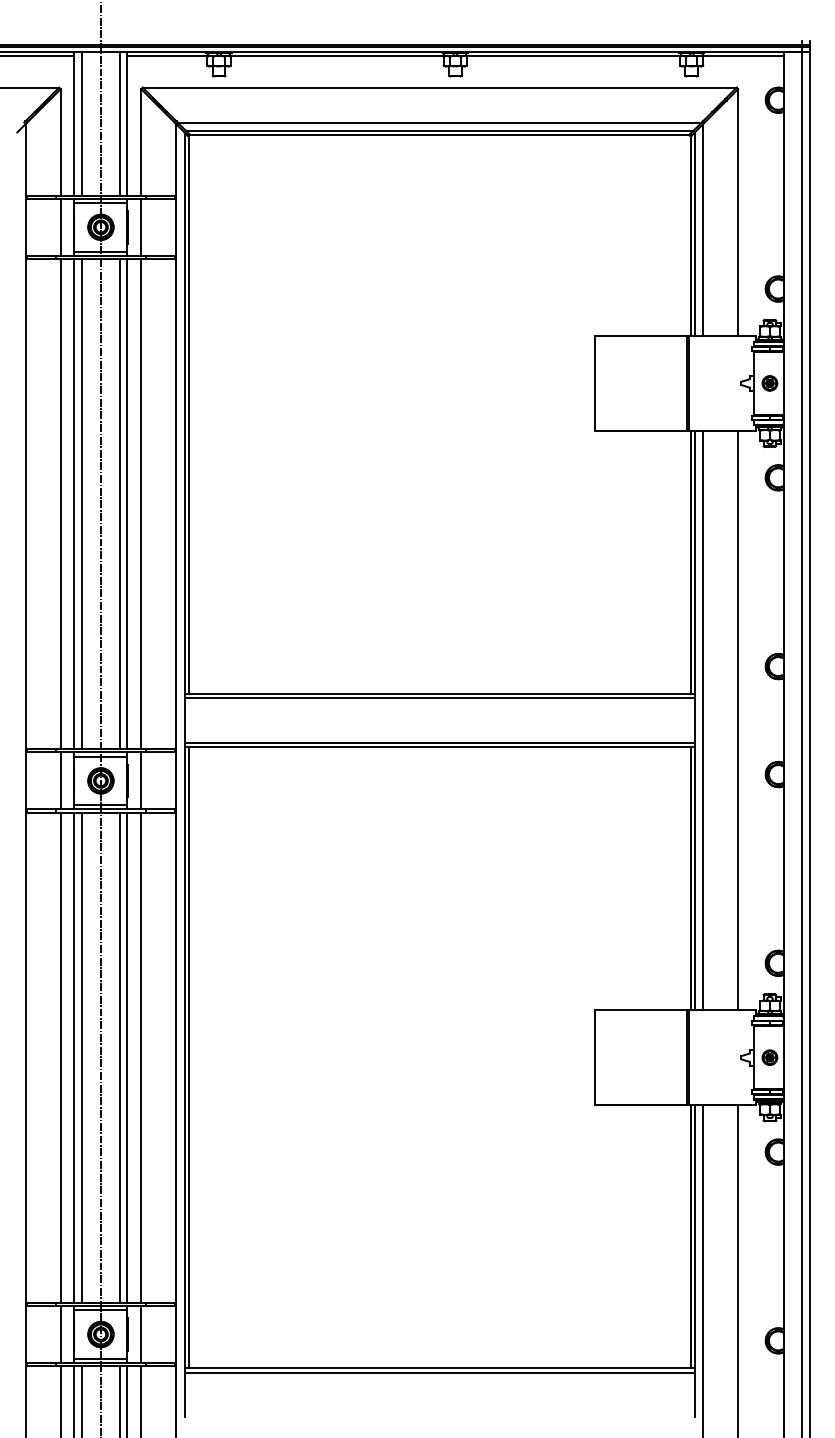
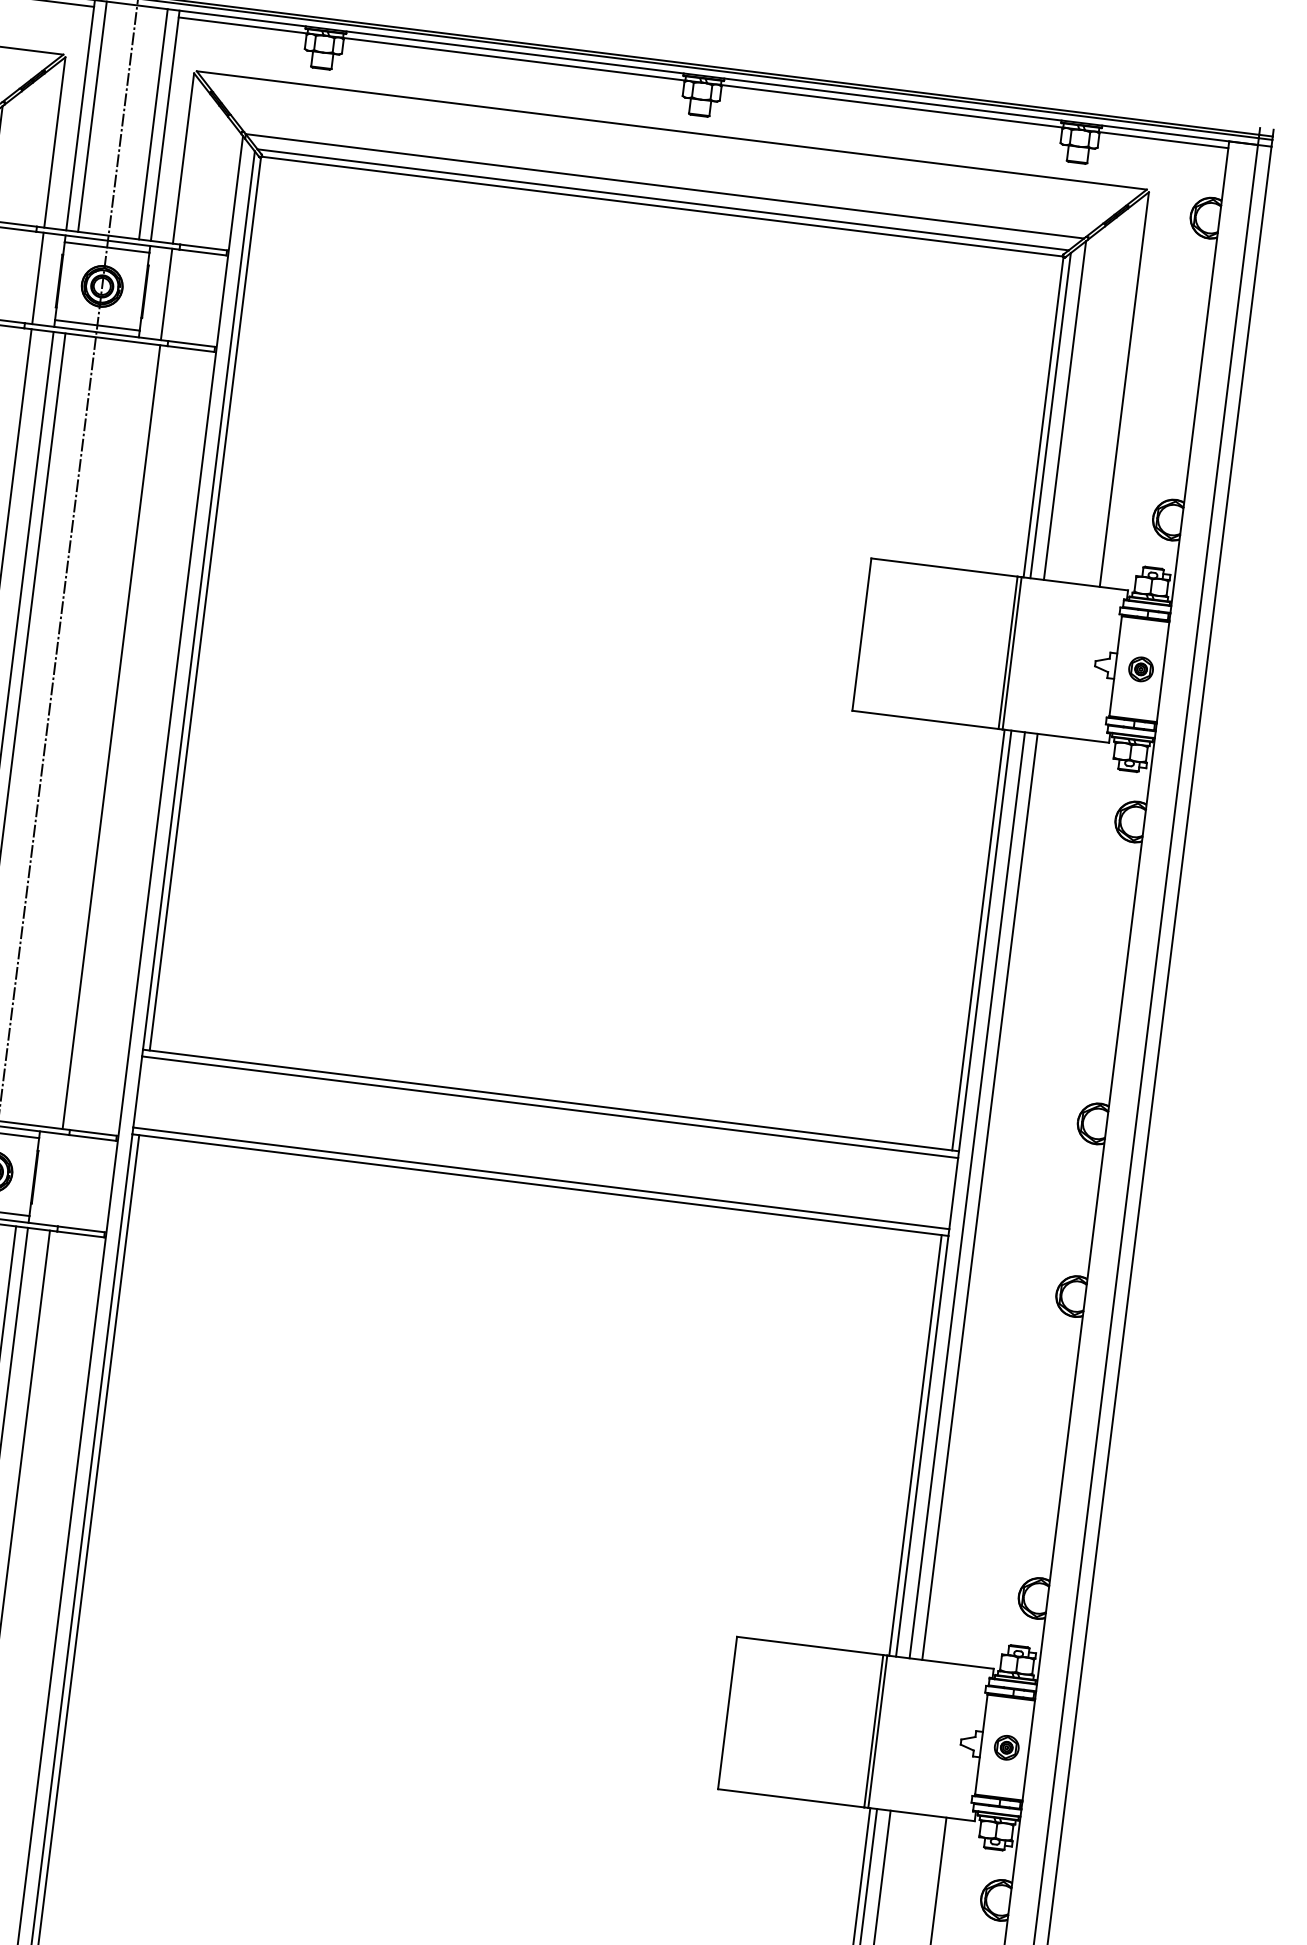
line: (120, 504) -> (78, 733), removed
line: (127, 504) -> (89, 735), removed
line: (738, 720) -> (980, 1196), moved
line: (141, 780) -> (56, 1179), removed

